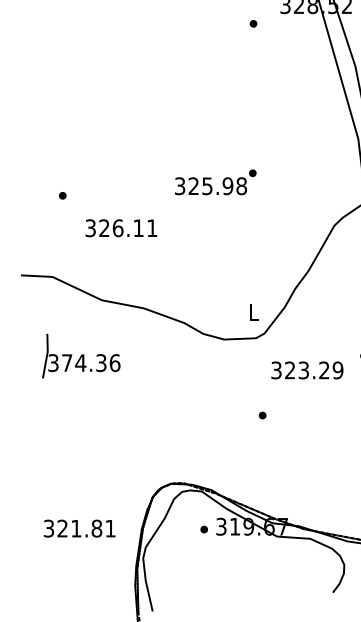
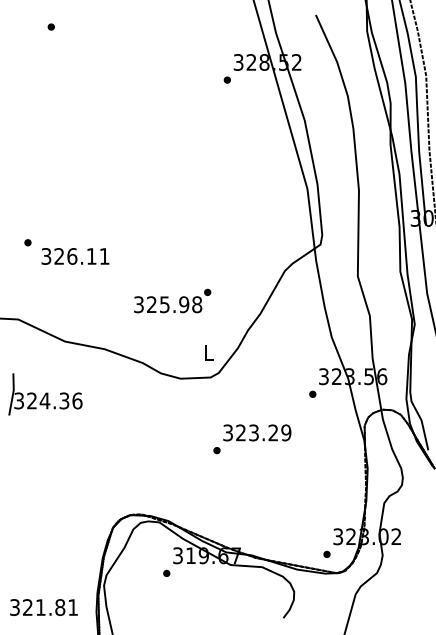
part: (252, 23) -> (226, 79), moved
text: (215, 181) -> (172, 300), moved
text: (121, 228) -> (75, 256), moved
text: (66, 362) -> (31, 400), 374.36 -> 324.36
text: (307, 369) -> (257, 432), moved
text: (79, 528) -> (43, 607), moved
part: (203, 528) -> (166, 572), moved

